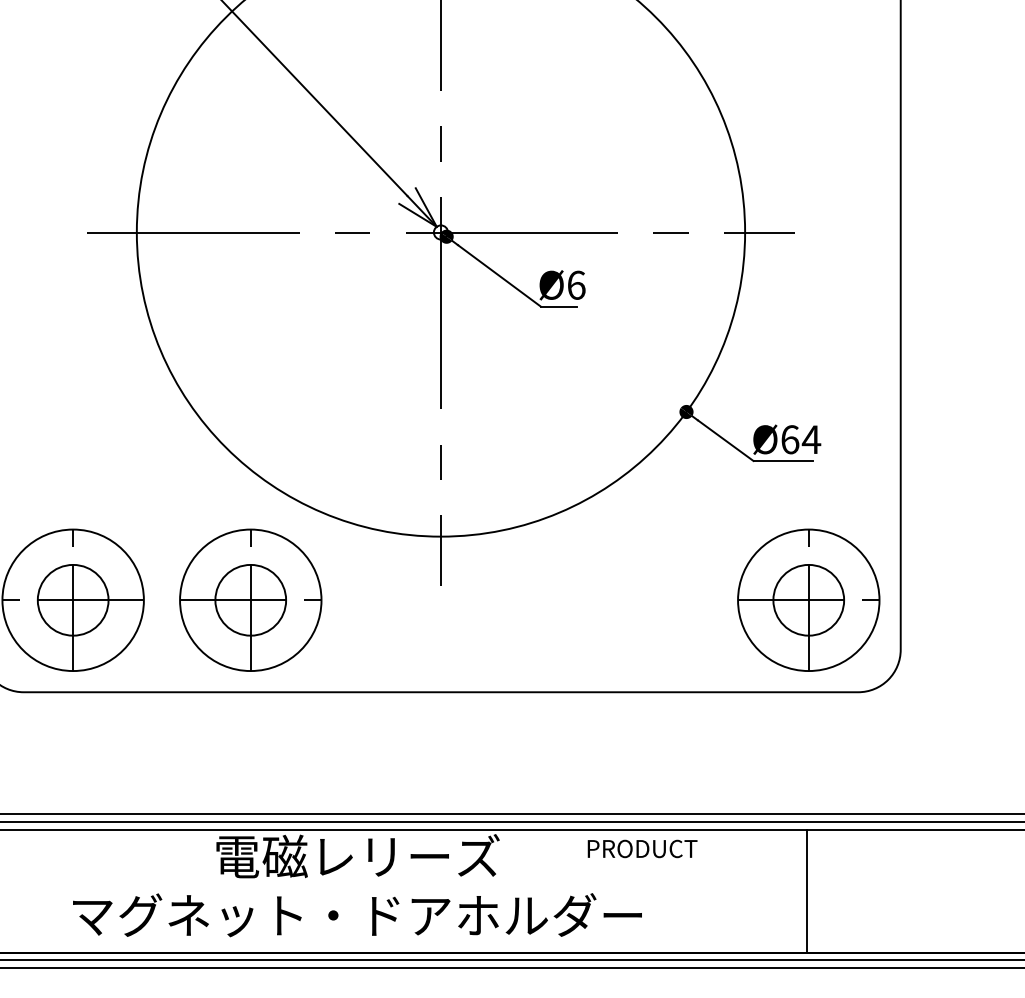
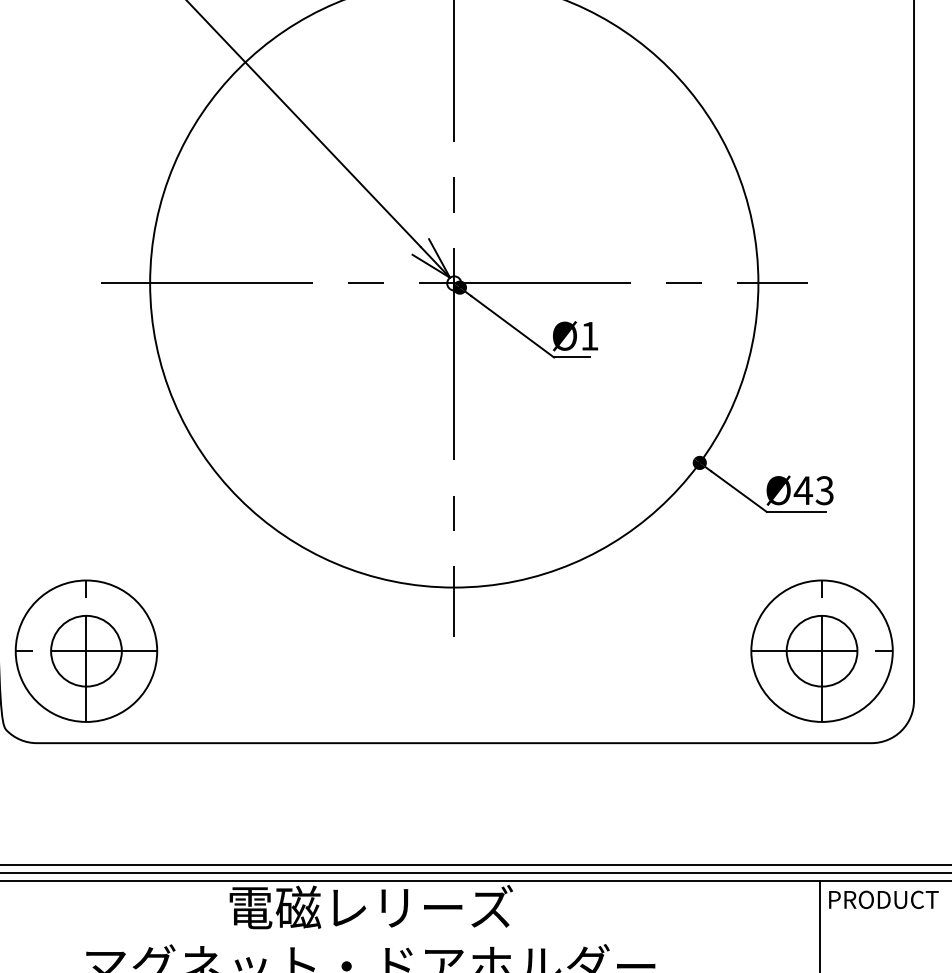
text: (576, 284) -> (589, 335), Ø6 -> Ø1
text: (800, 439) -> (813, 490), Ø64 -> Ø43
part: (250, 599) -> (263, 650), removed
text: (642, 848) -> (883, 899), moved

